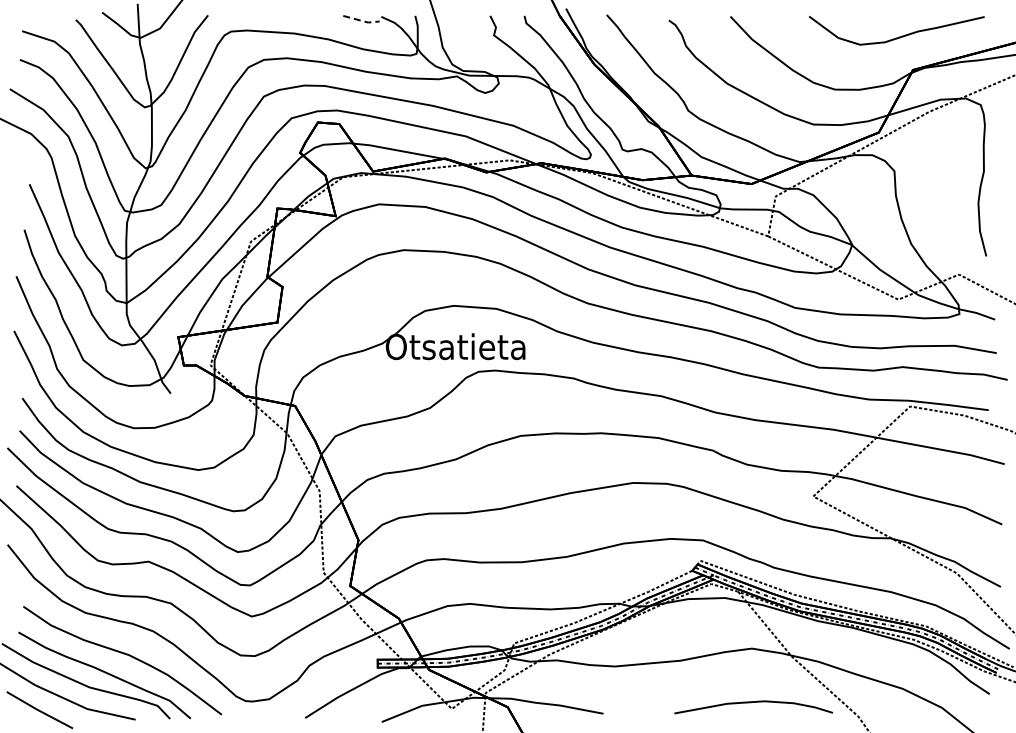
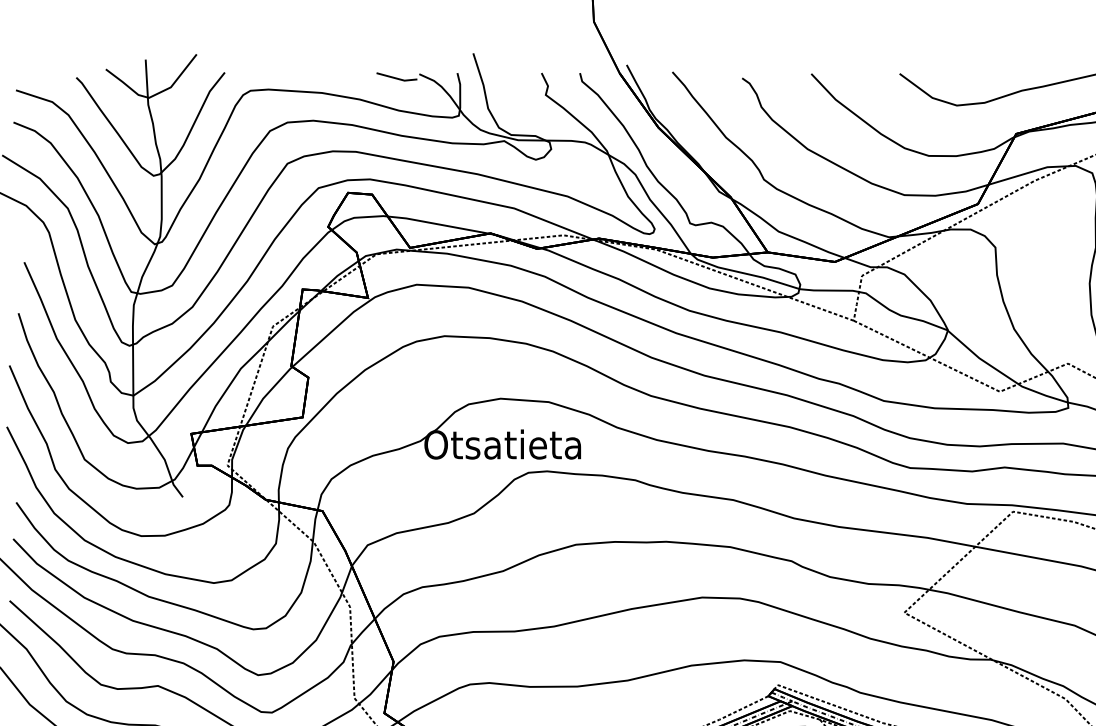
line: (362, 21) -> (398, 79), dashed -> solid

